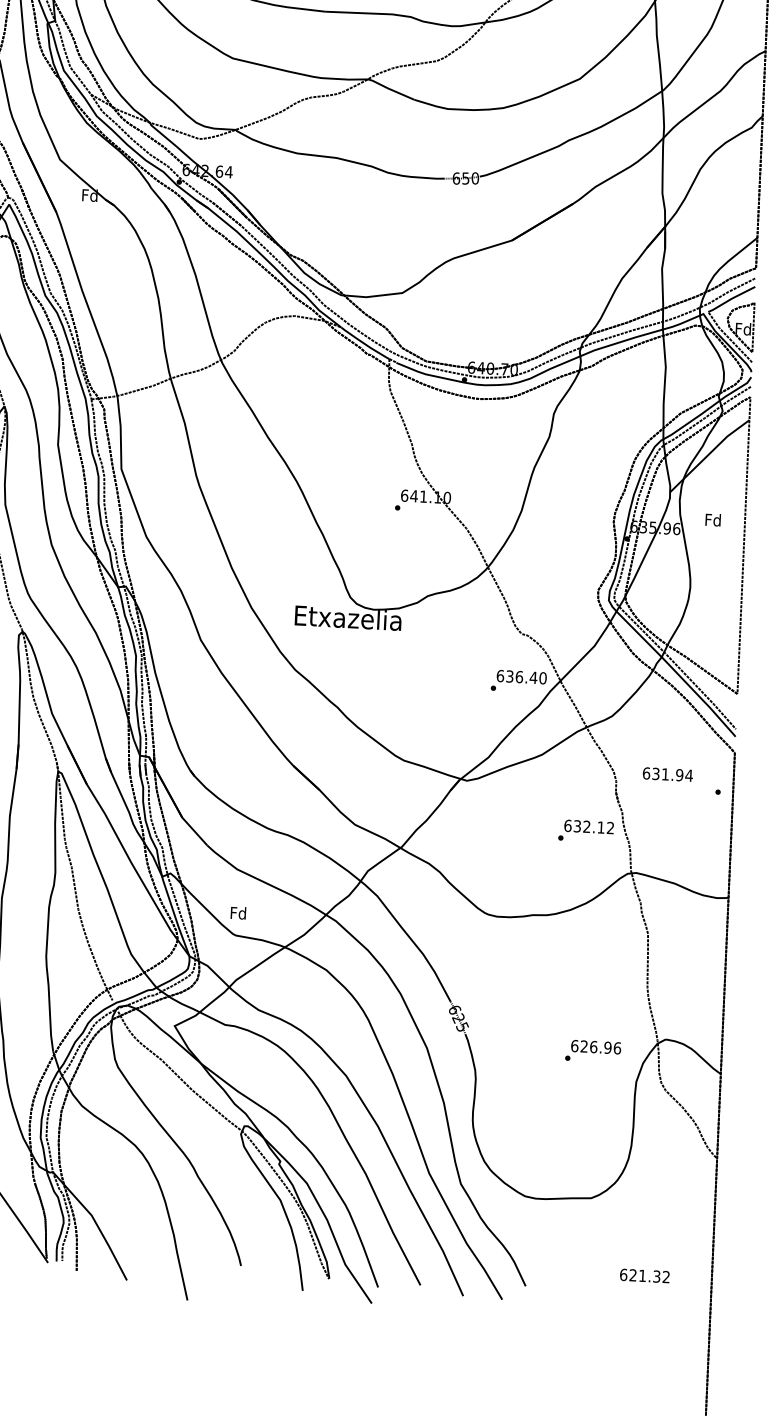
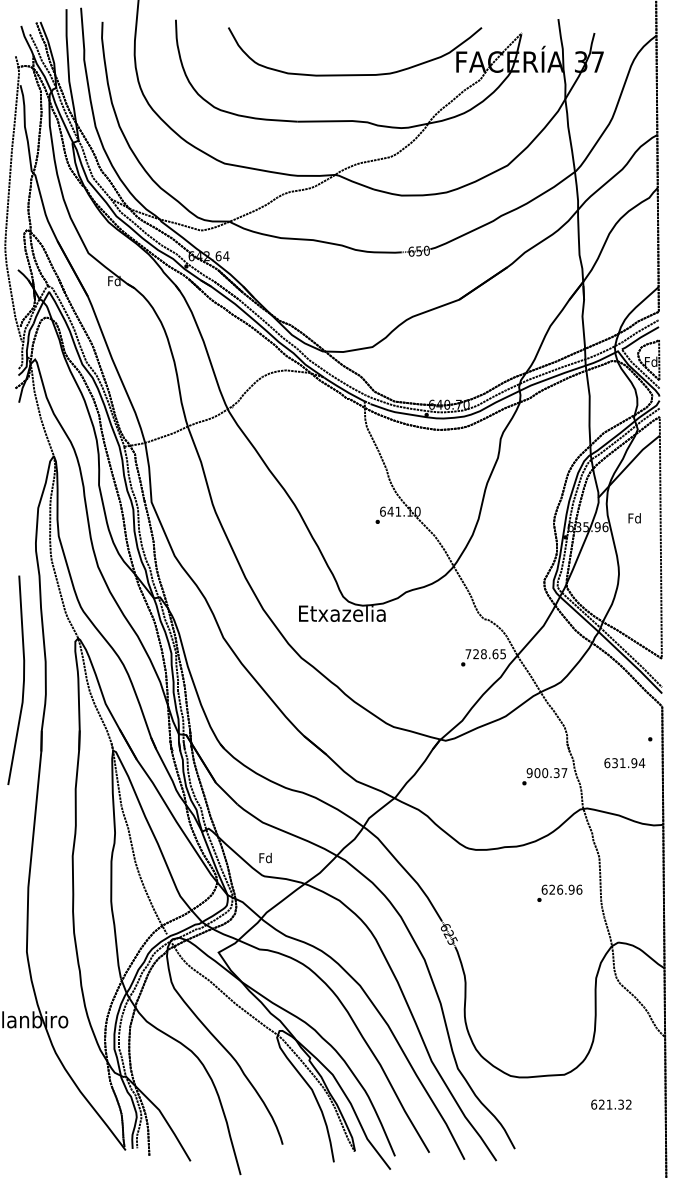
text: (521, 677) -> (485, 654), 636.40 -> 728.65
text: (667, 774) -> (624, 763), moved
text: (588, 827) -> (546, 773), 632.12 -> 900.37
text: (592, 1050) -> (559, 892), moved
text: (645, 1275) -> (611, 1104), moved

